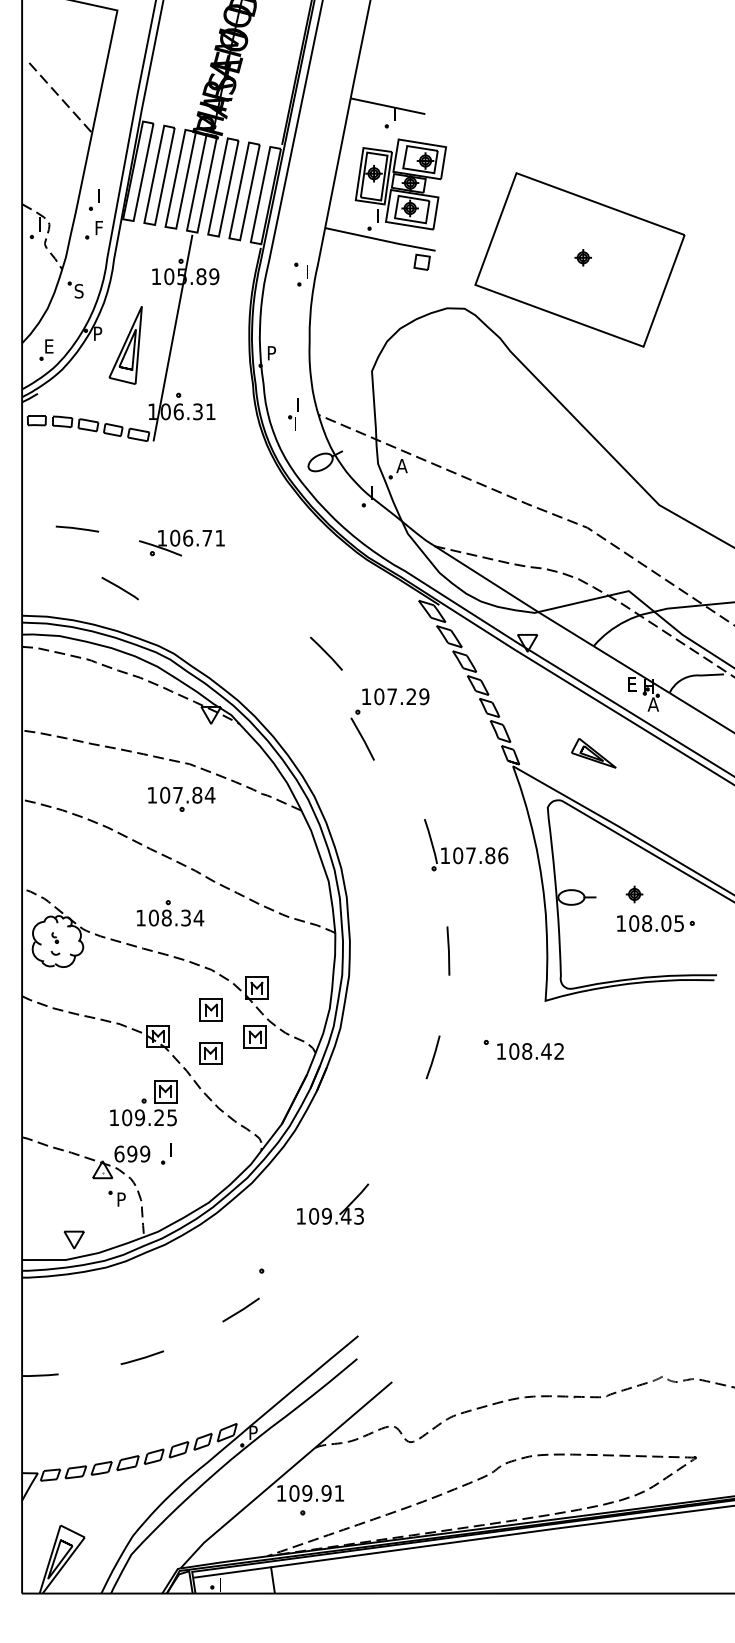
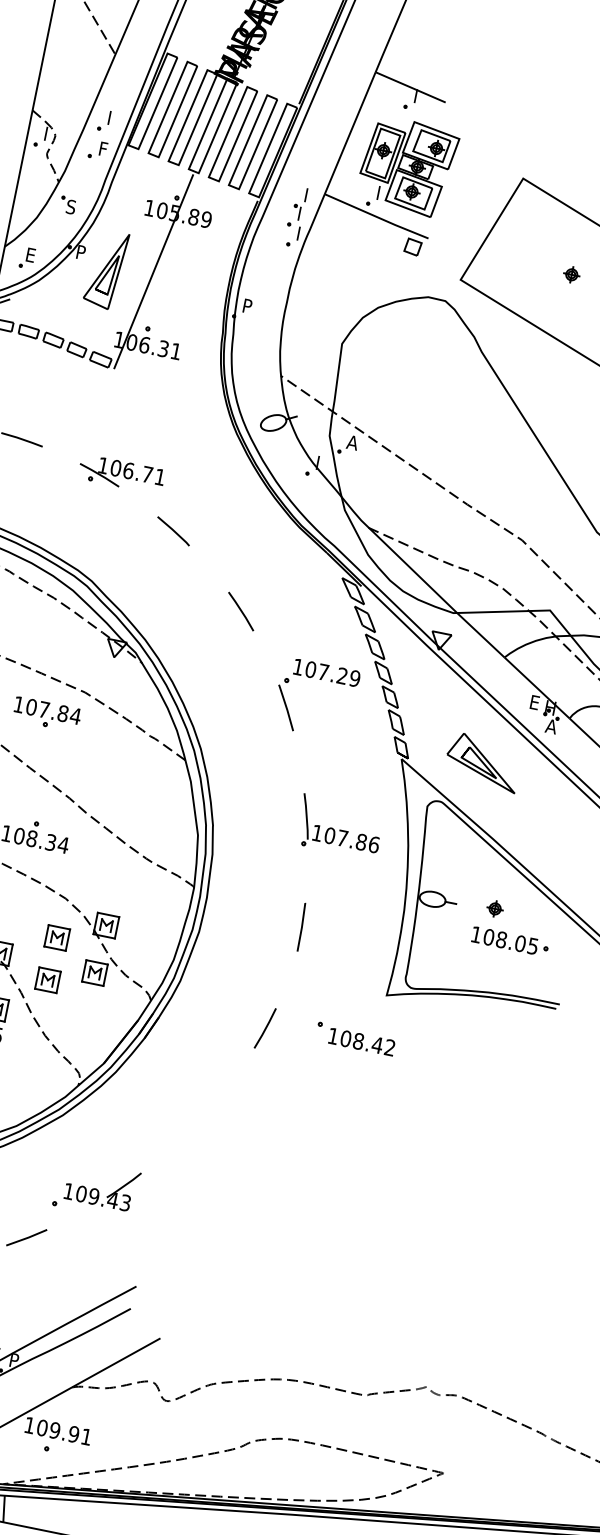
part: (293, 414) -> (299, 203), moved
line: (119, 588) -> (172, 531), moved
part: (389, 704) -> (319, 679), moved
part: (593, 753) -> (482, 762), size x1.67
part: (181, 798) -> (46, 713), moved
part: (329, 1208) -> (98, 1189), moved

